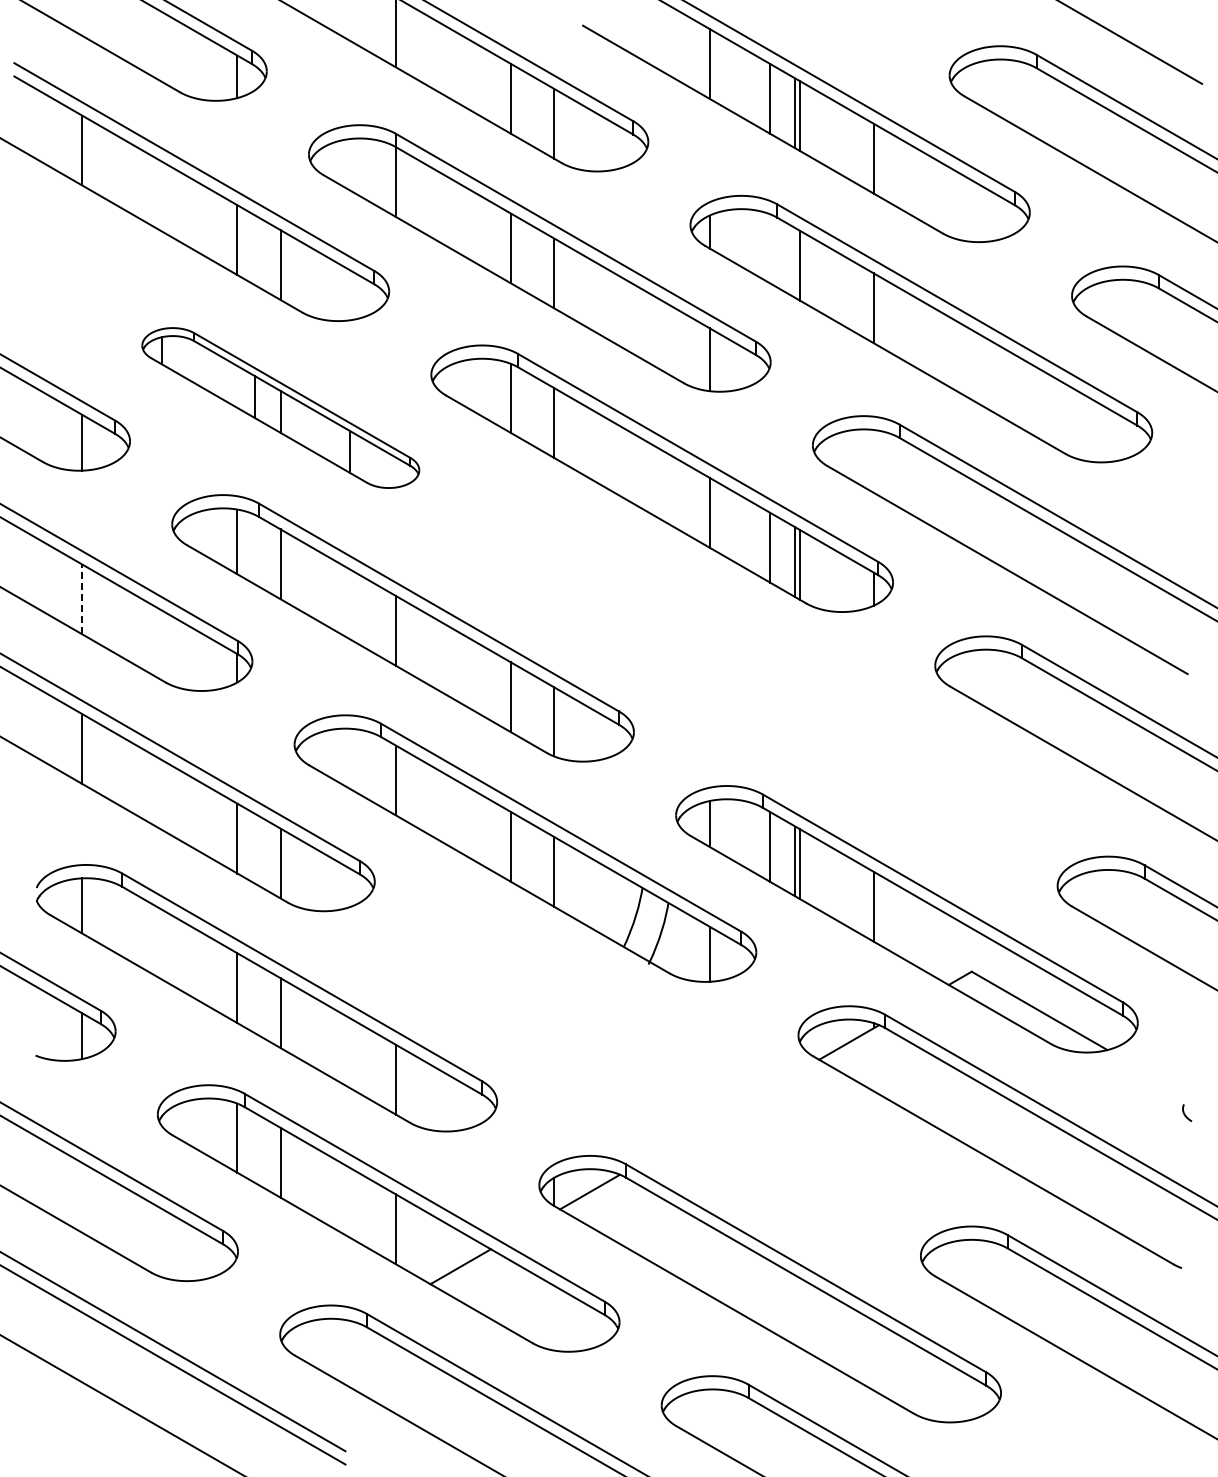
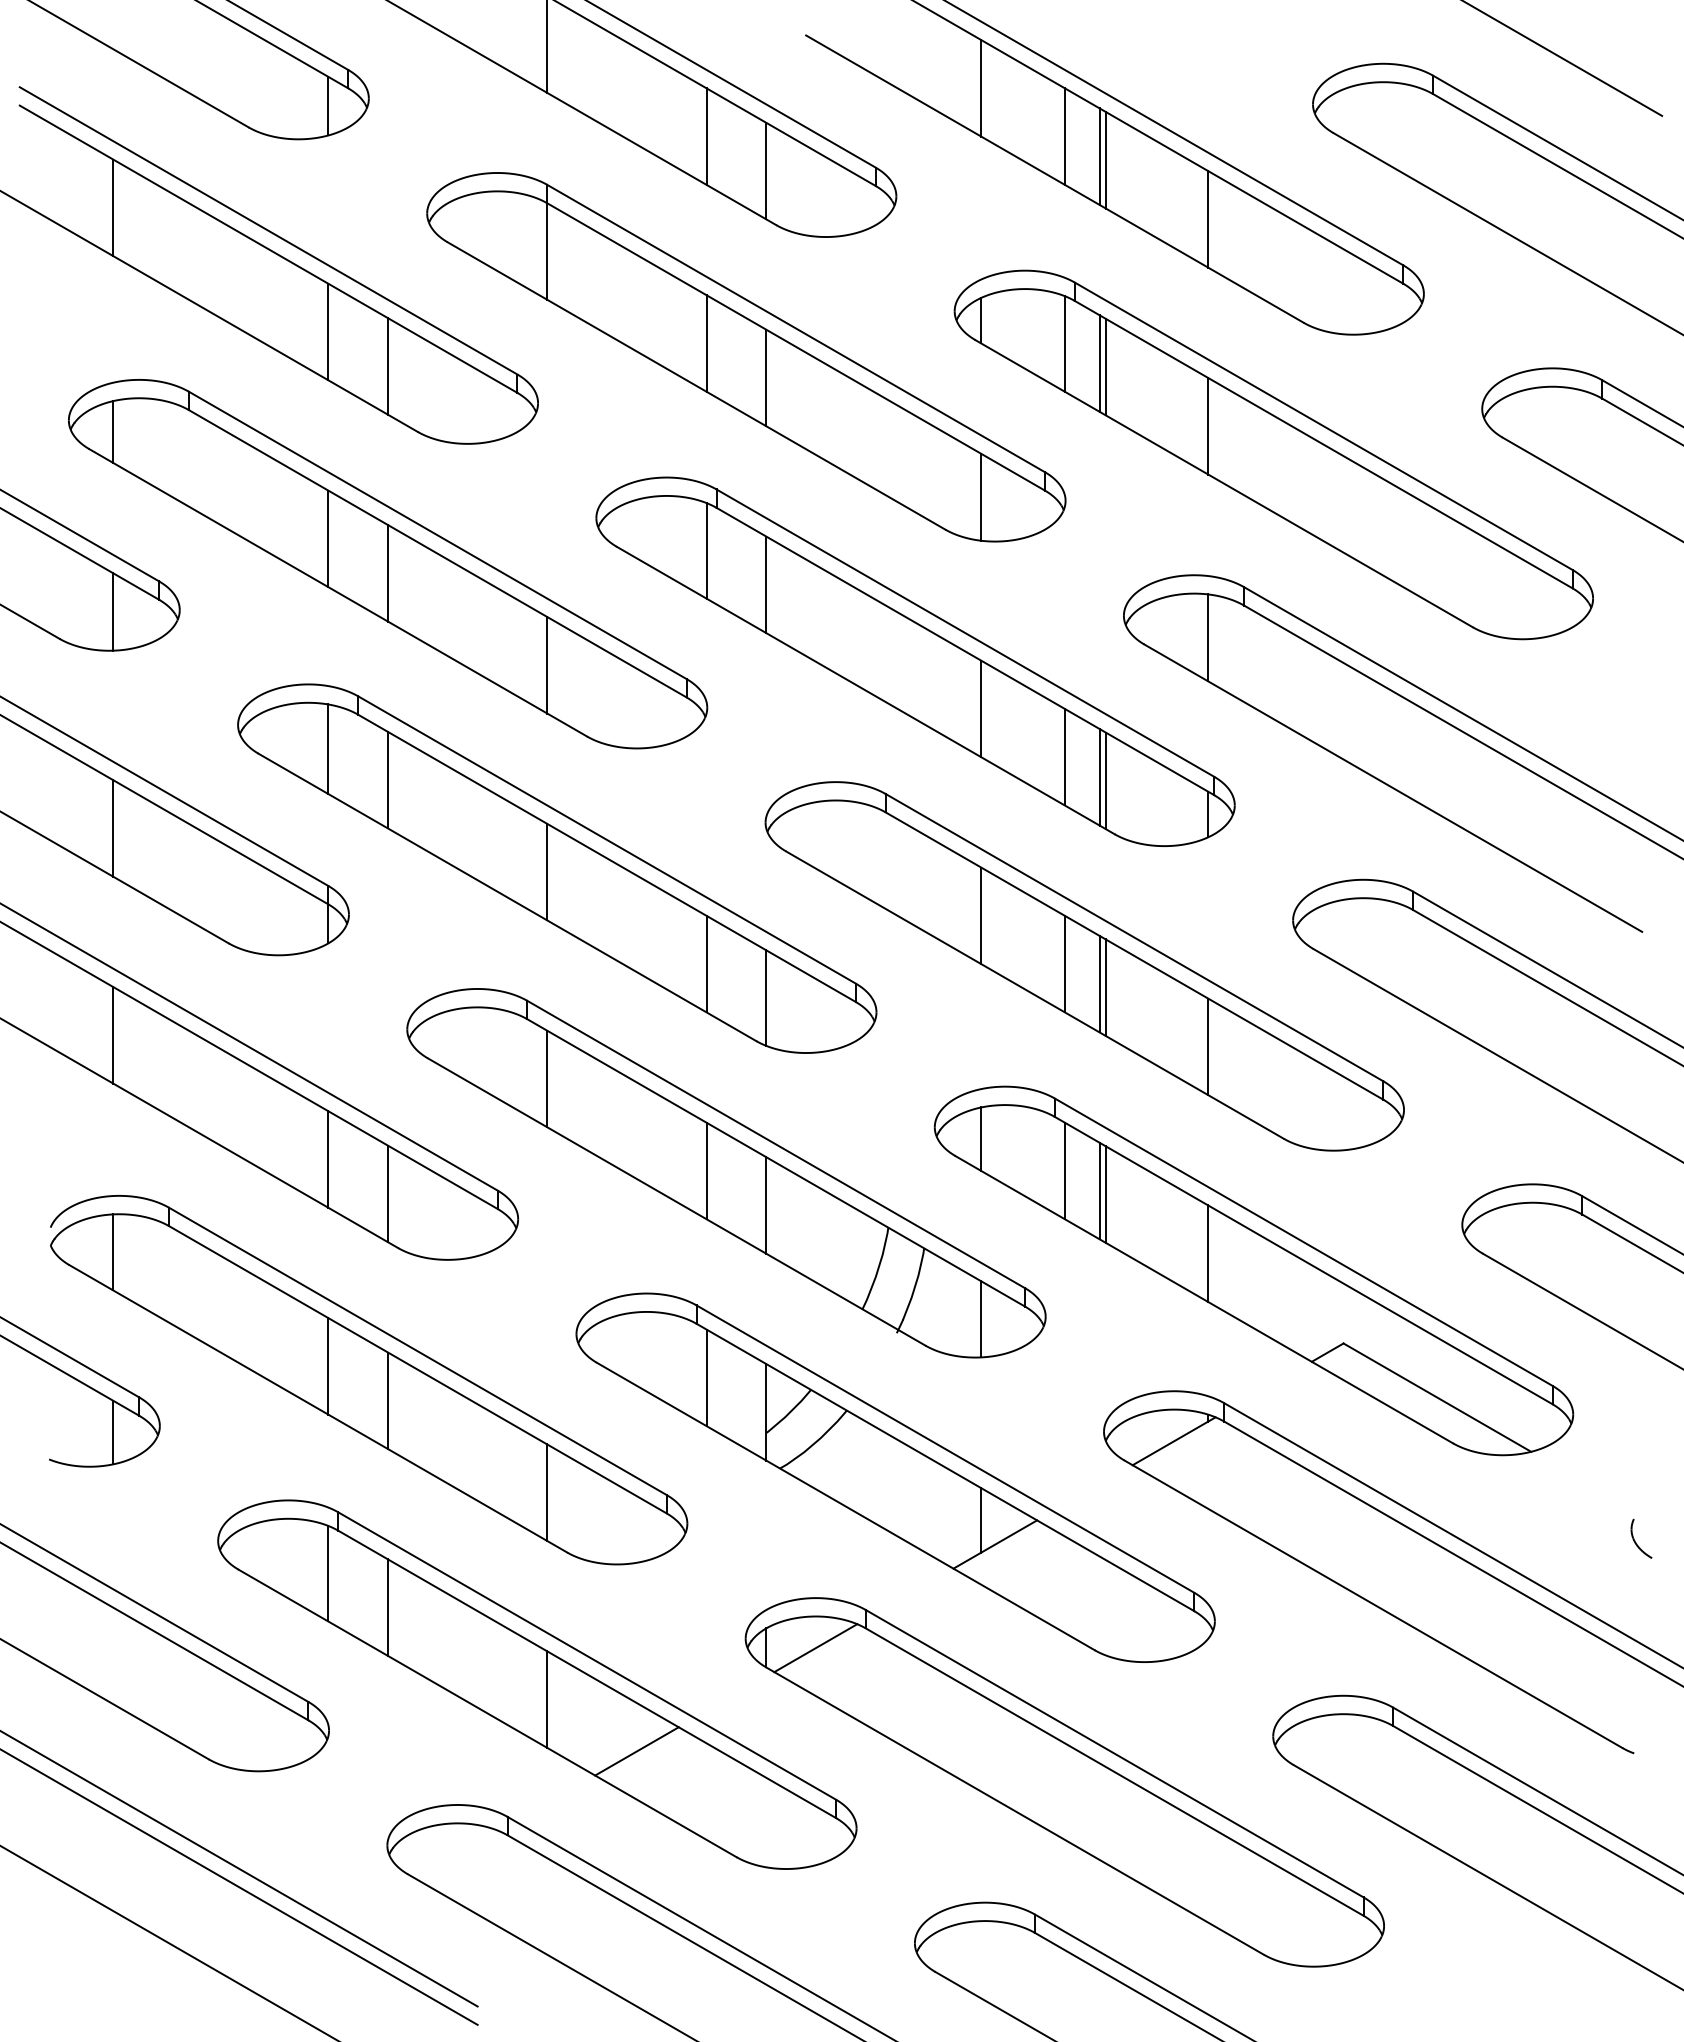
line: (770, 248) -> (1065, 343), added
line: (795, 262) -> (1099, 362), added
part: (280, 407) -> (387, 563), size x1.67
line: (873, 461) -> (1207, 637), added
line: (82, 599) -> (114, 828), dashed -> solid
part: (784, 698) -> (1084, 965), added
part: (647, 1068) -> (895, 1477), added
part: (1187, 1112) -> (1641, 1538), size x1.67

